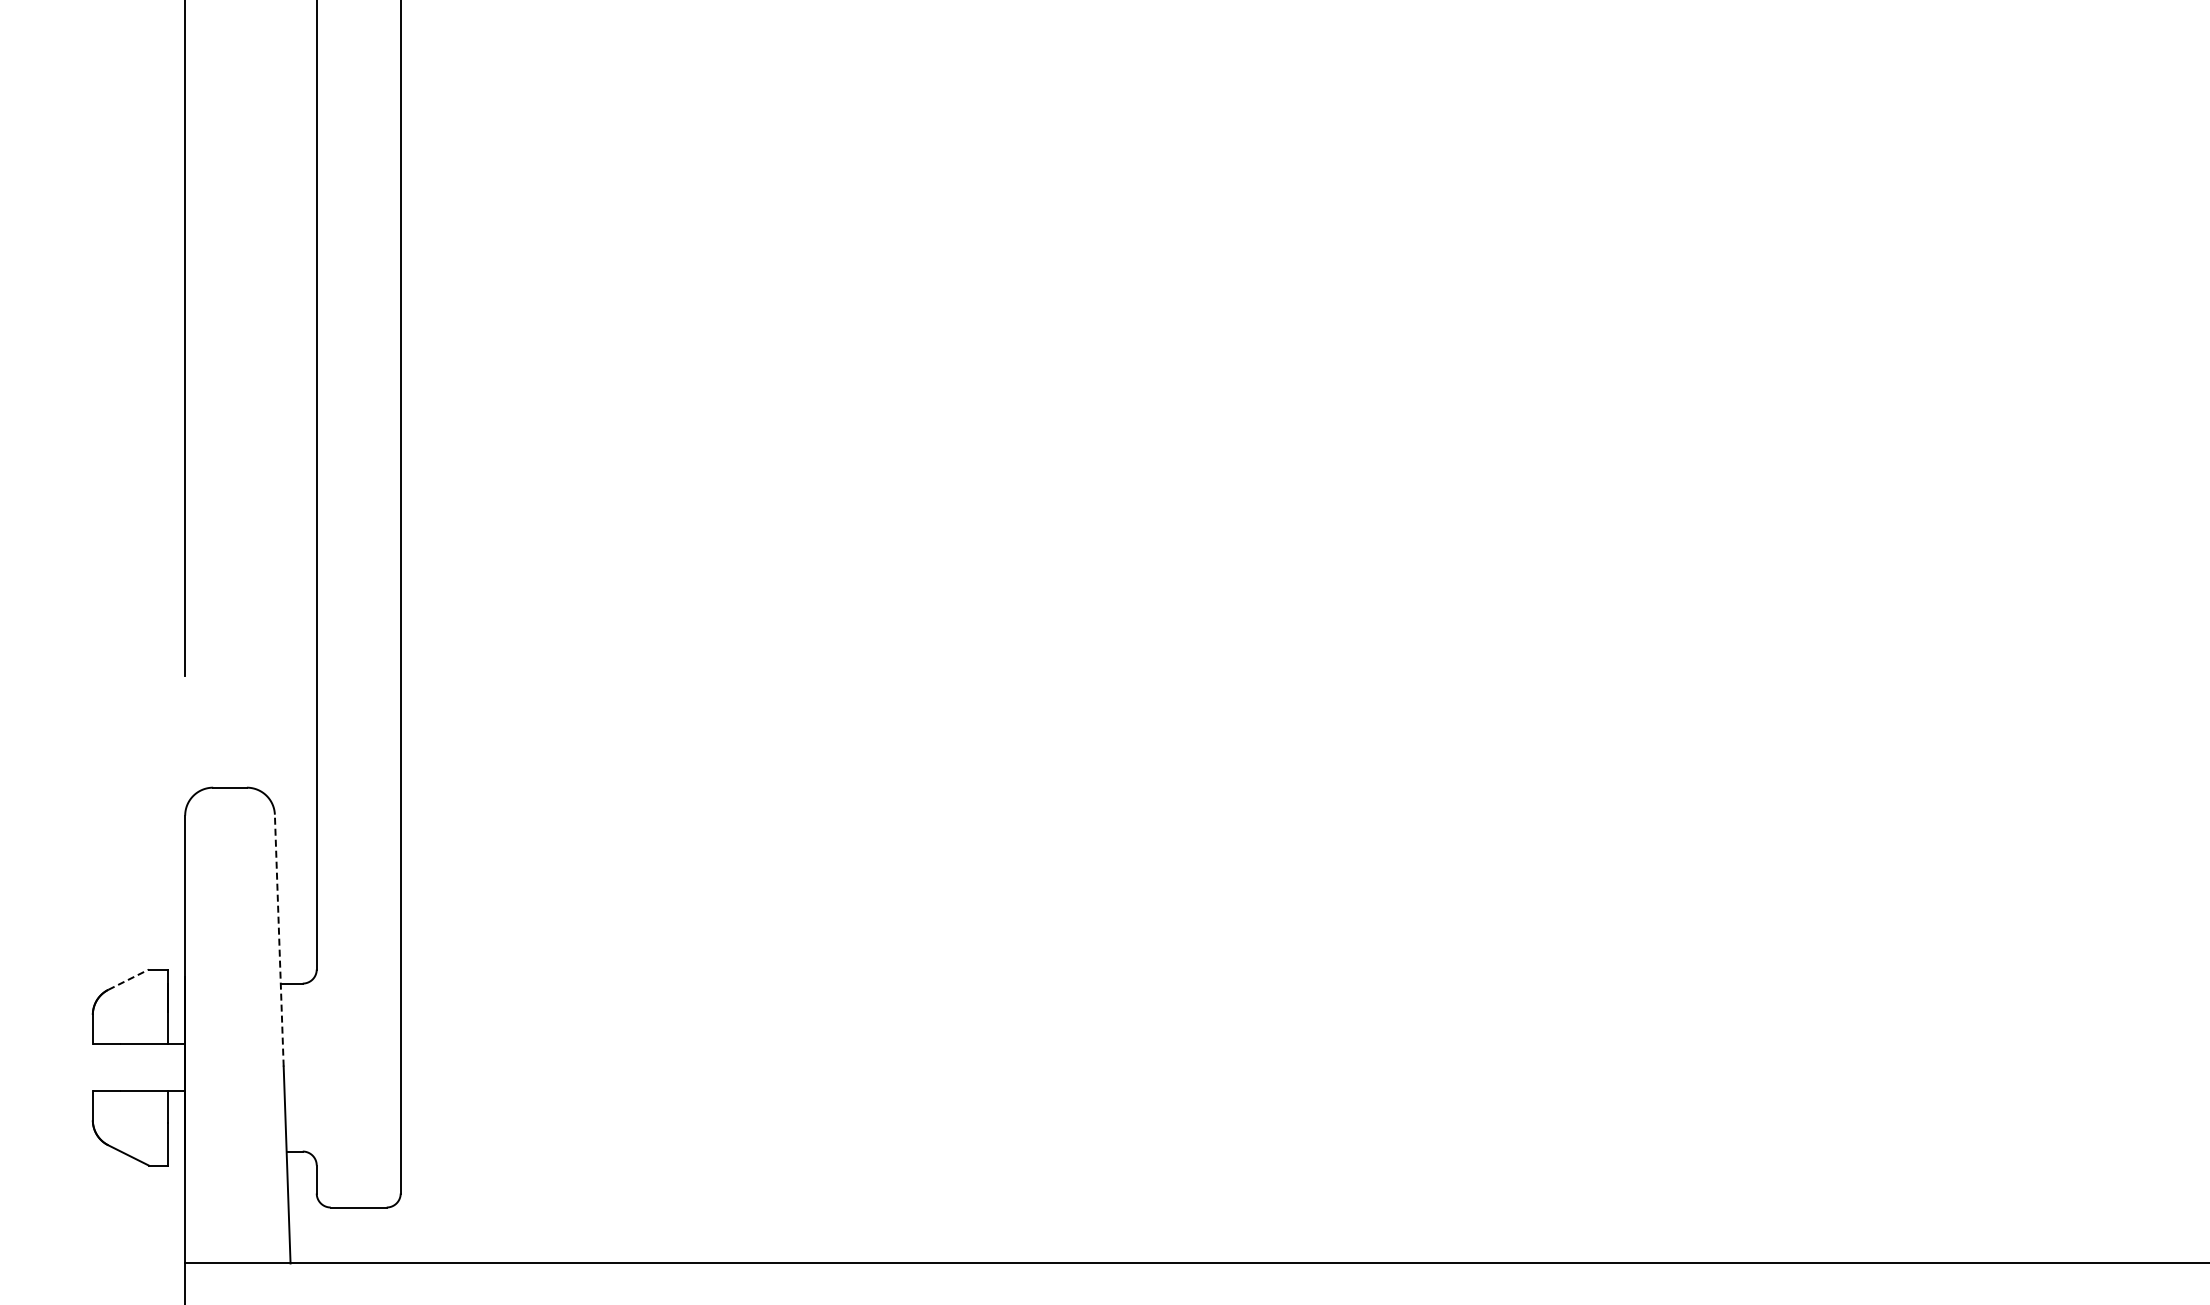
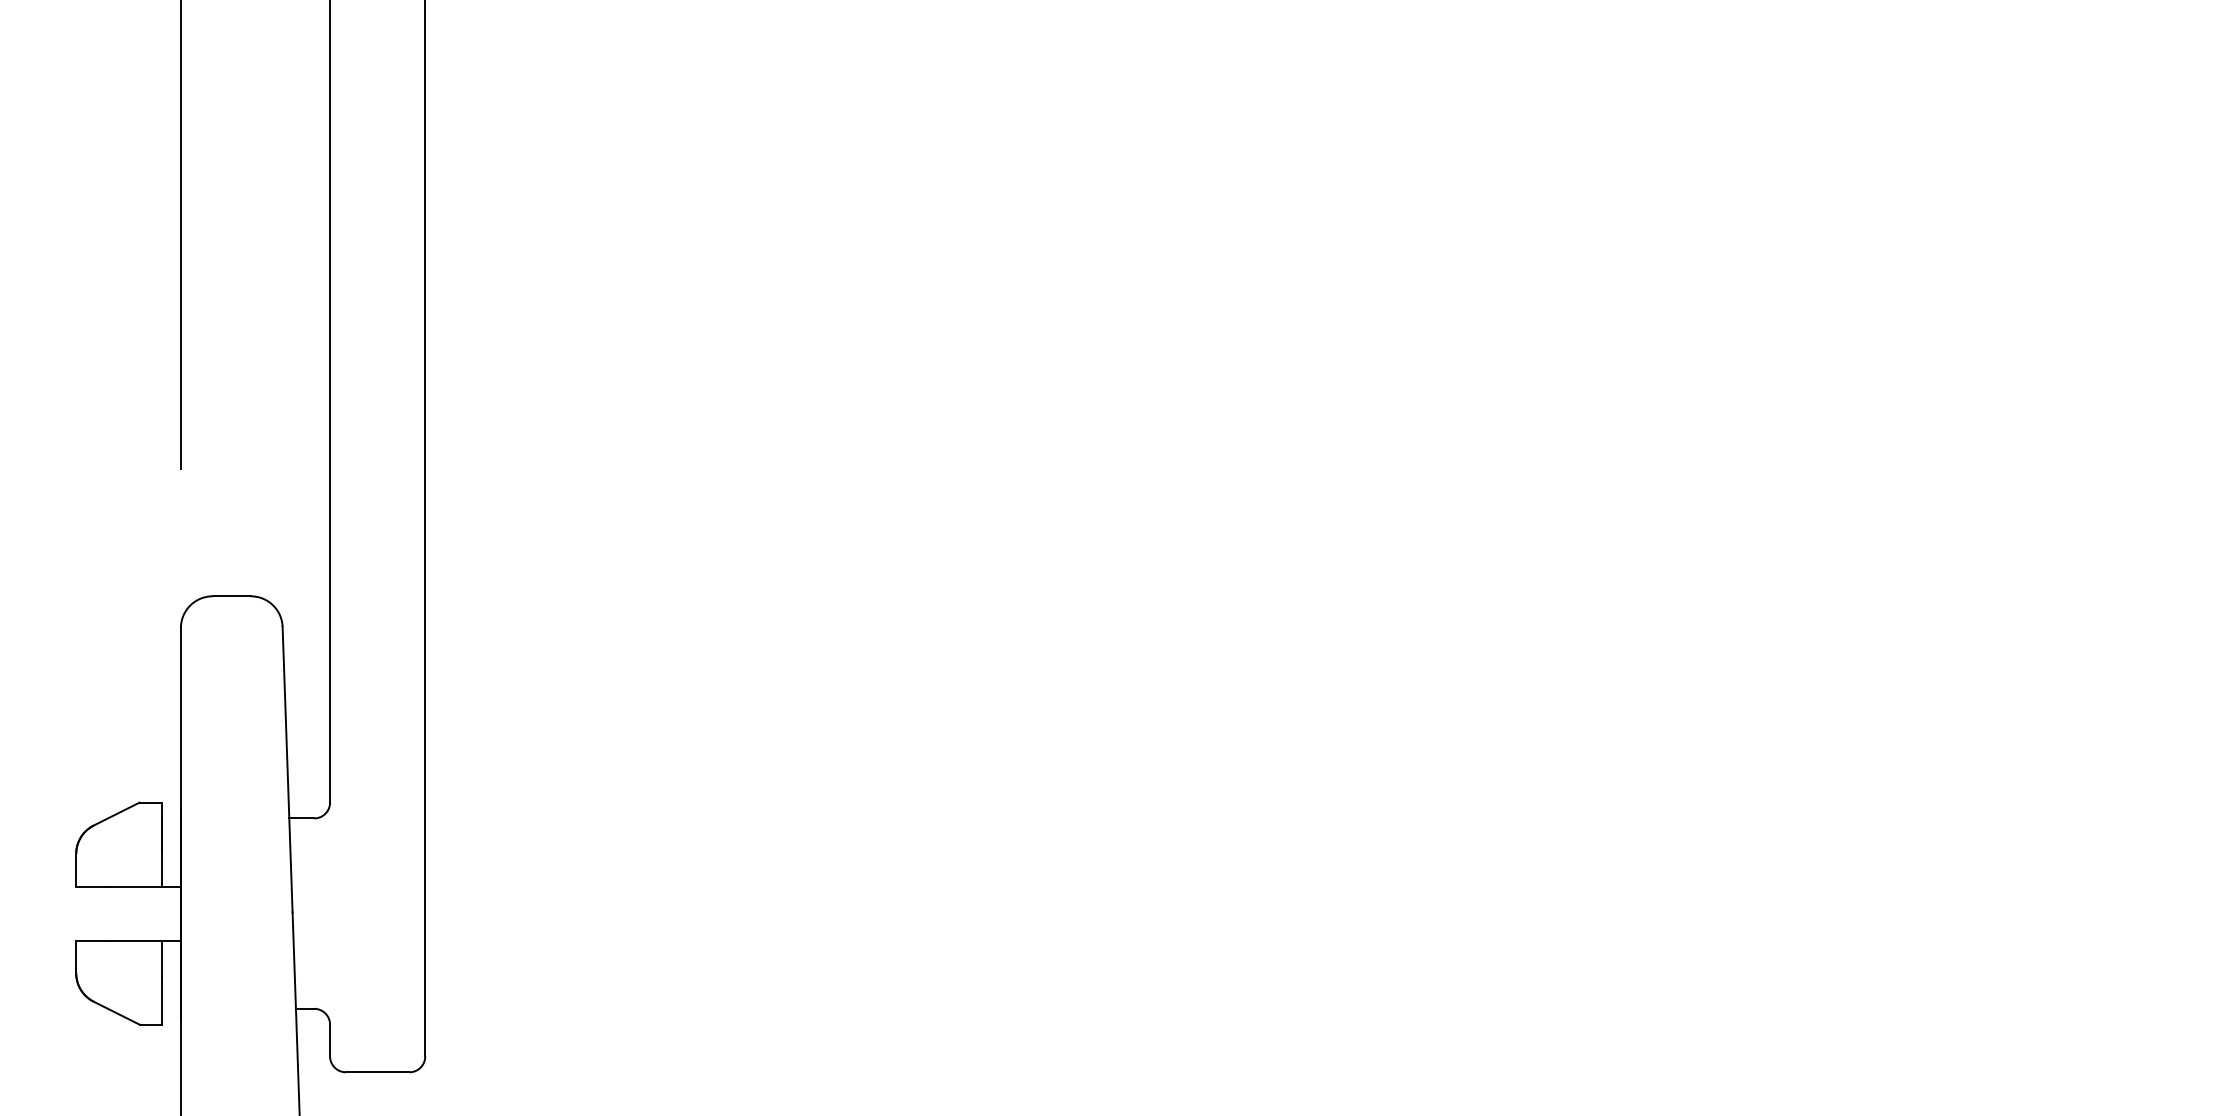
line: (279, 940) -> (287, 769), dashed -> solid
line: (128, 979) -> (116, 813), dashed -> solid

